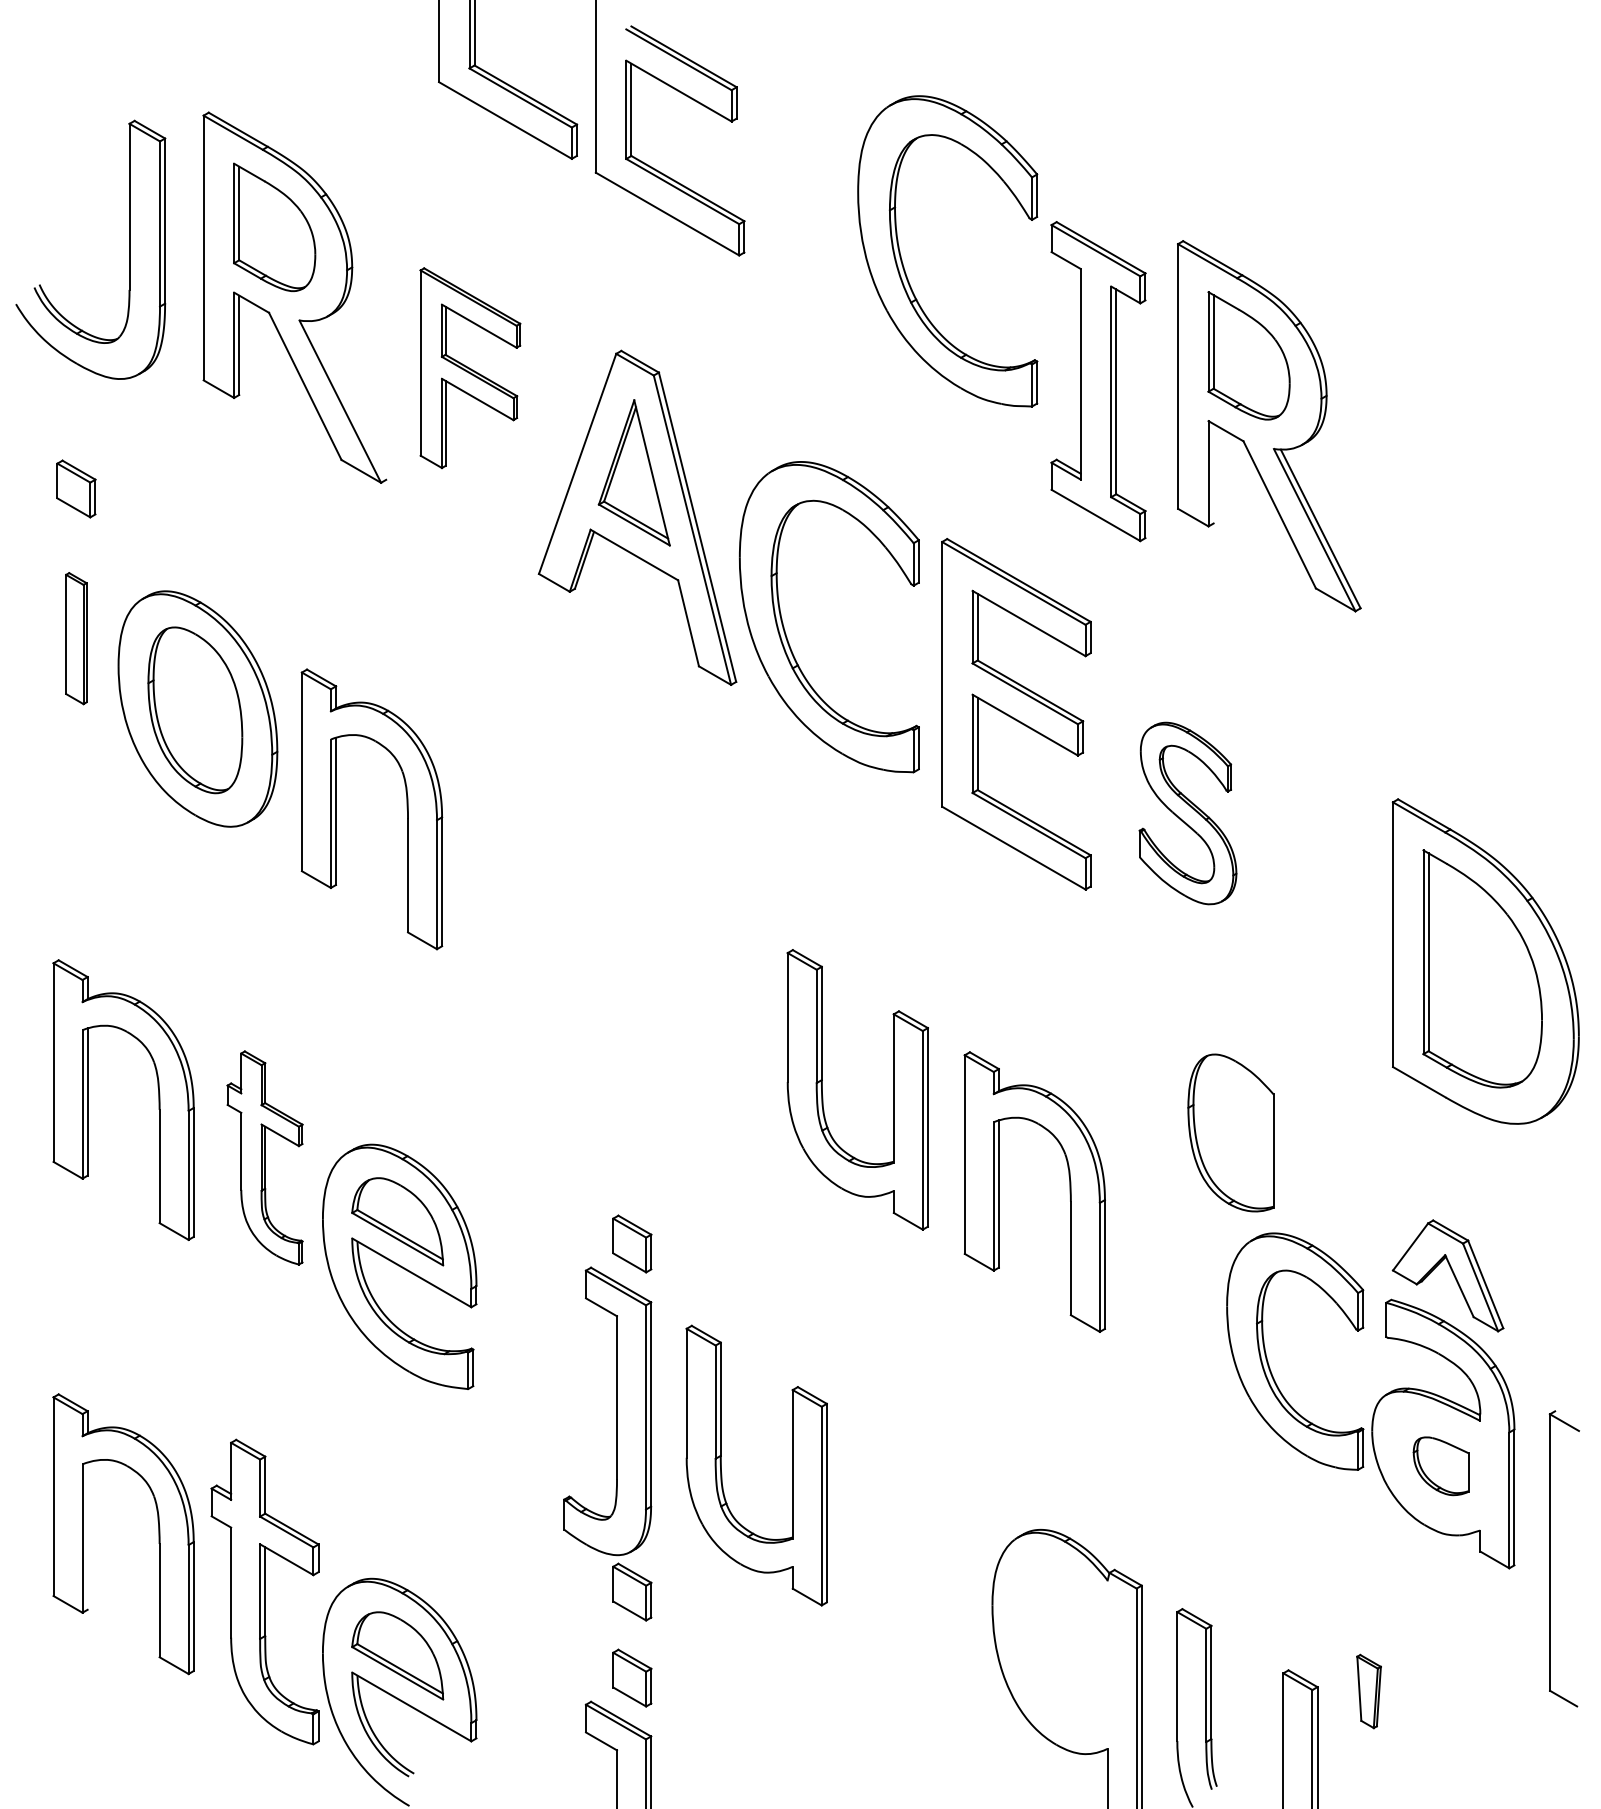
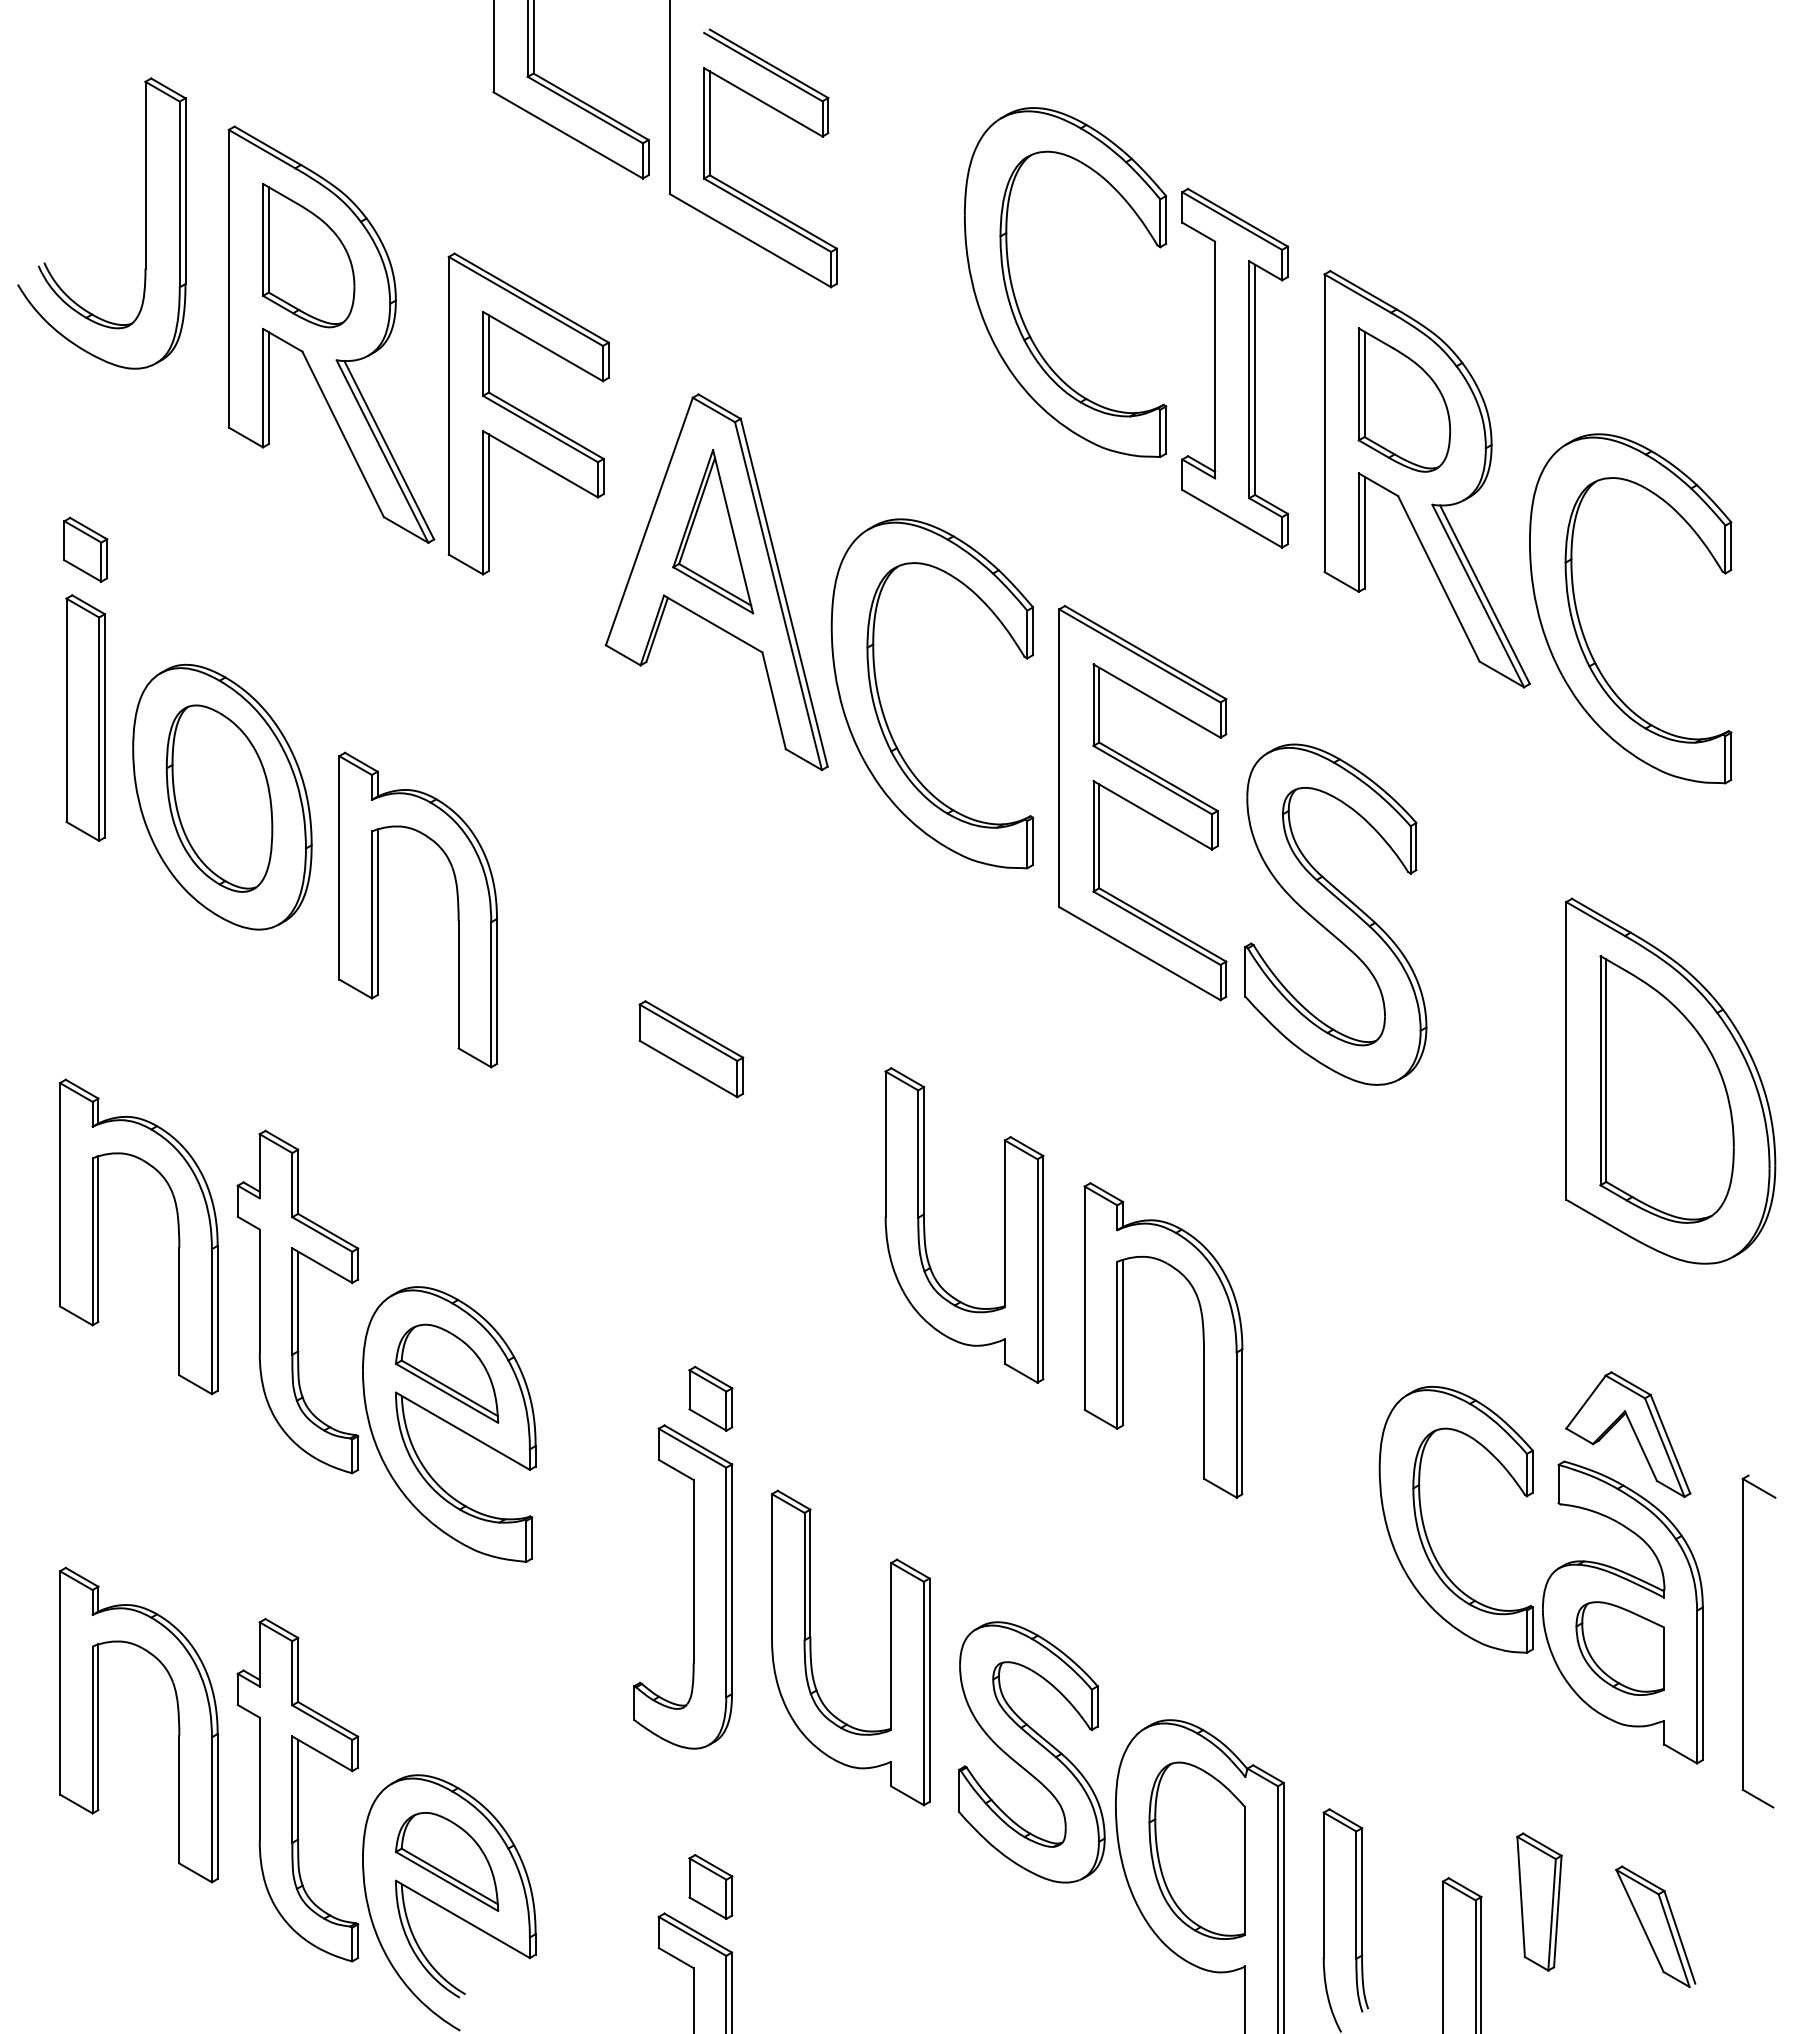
part: (129, 249) -> (145, 223), moved
part: (470, 367) -> (528, 413), size x1.43
part: (1098, 381) -> (1235, 368), moved
line: (346, 400) -> (389, 450), added
line: (1213, 473) -> (1364, 532), added
part: (1405, 551) -> (1580, 620), added
part: (76, 638) -> (85, 717), size x1.67
part: (1187, 813) -> (1335, 914), size x1.67
part: (615, 932) -> (691, 1048), added
part: (1230, 1132) -> (1196, 1850), moved
part: (264, 1157) -> (297, 1301), size x1.43
part: (1440, 1466) -> (1619, 1648), size x1.43
line: (87, 1535) -> (98, 1726), added
part: (917, 1558) -> (1031, 1752), added
part: (1550, 1558) -> (1743, 1641), moved
part: (632, 1591) -> (711, 1789), removed
part: (1368, 1691) -> (1538, 1901), size x1.67
part: (1472, 1713) -> (1655, 1926), added

